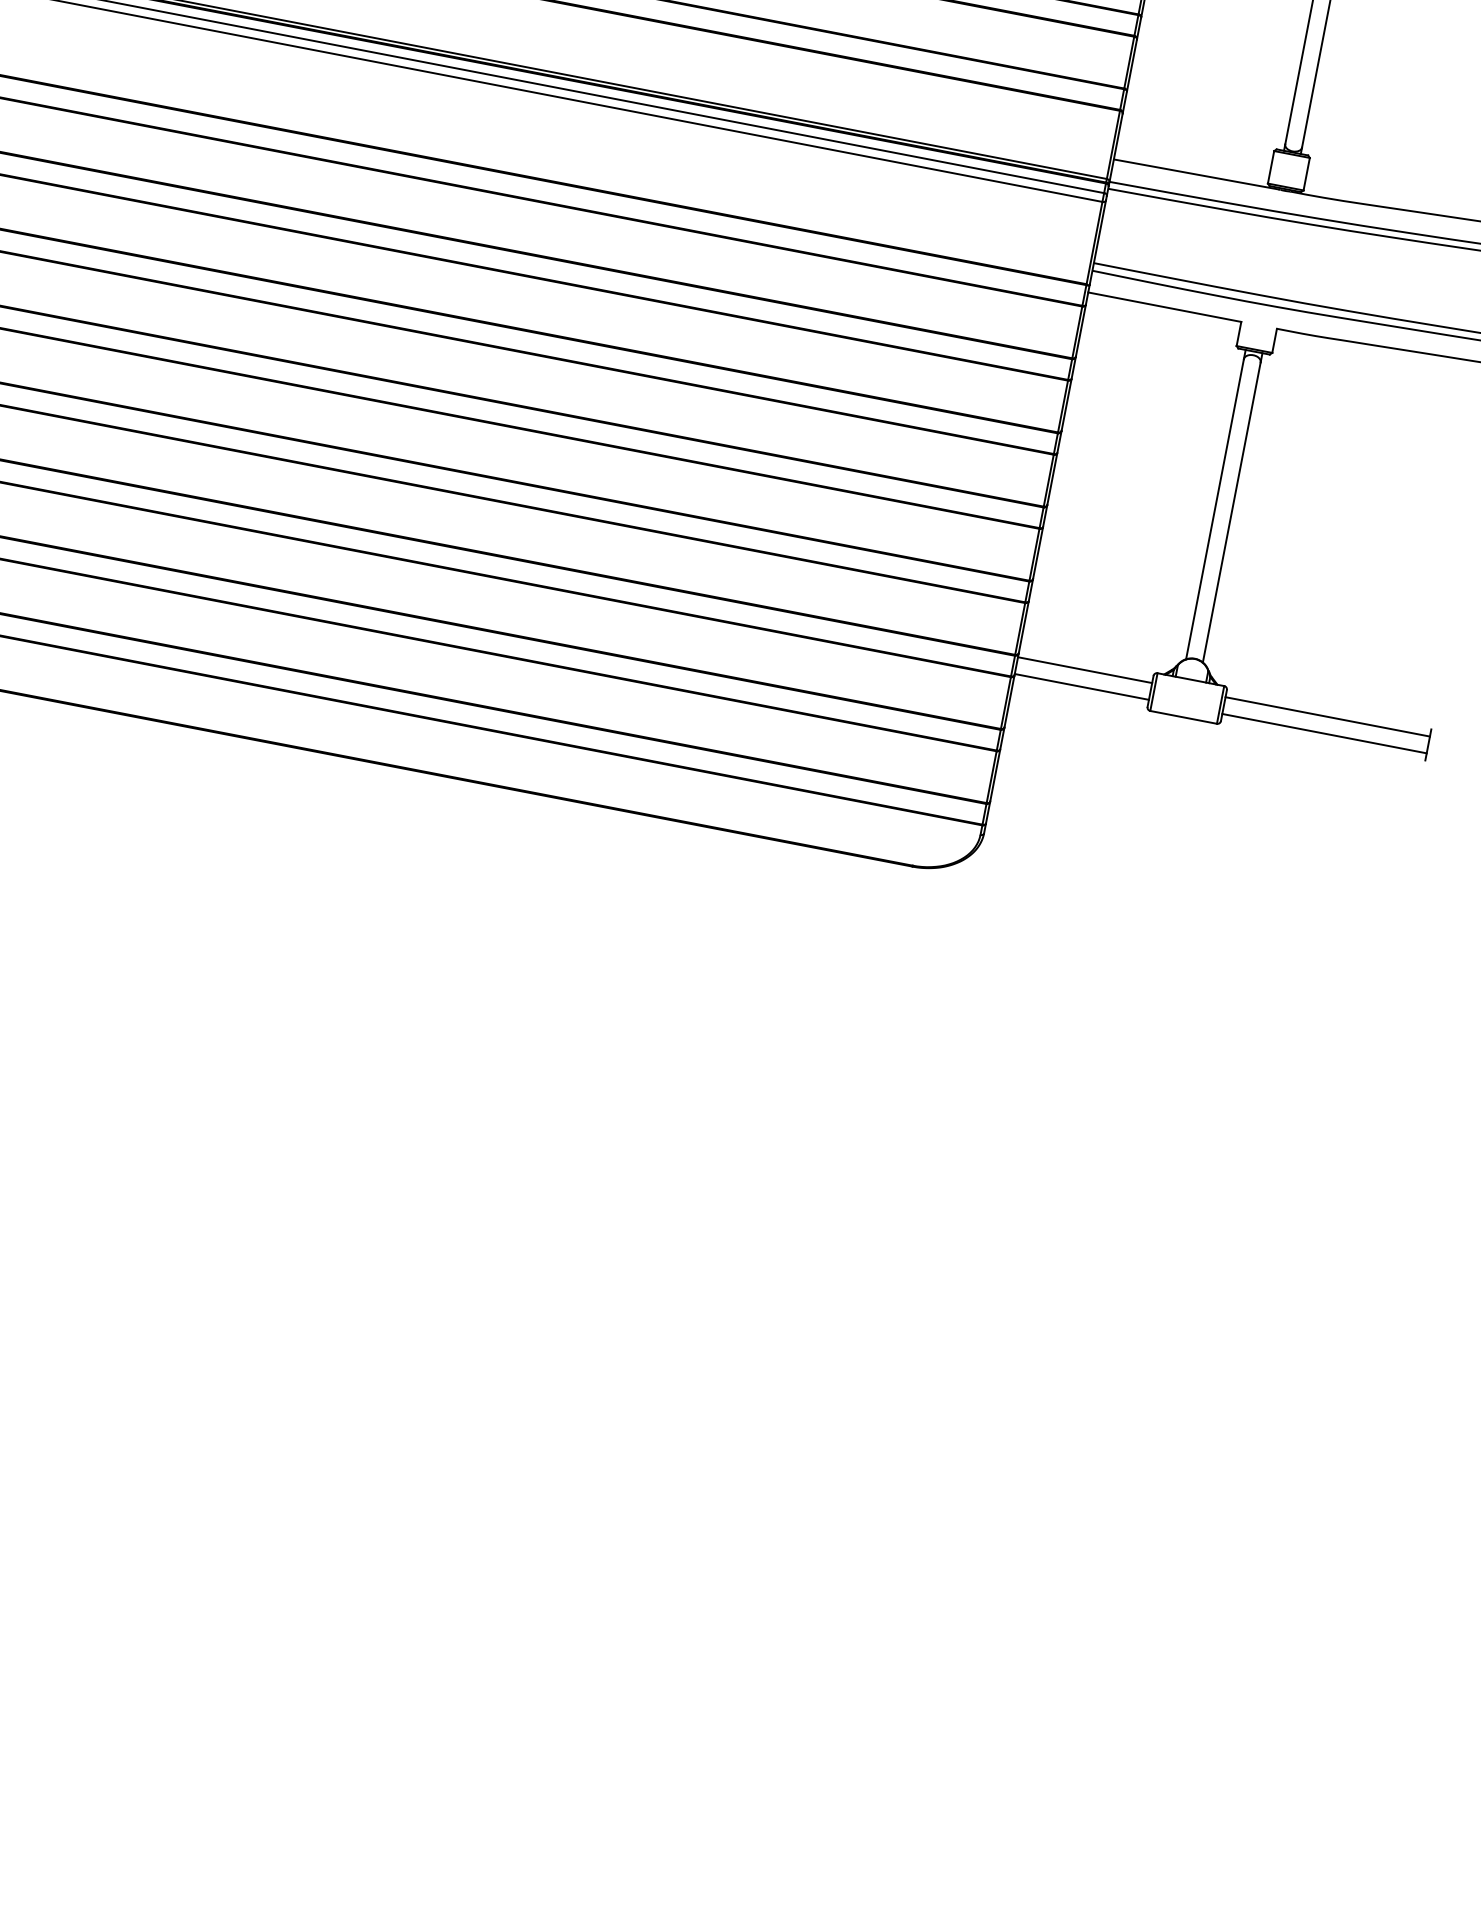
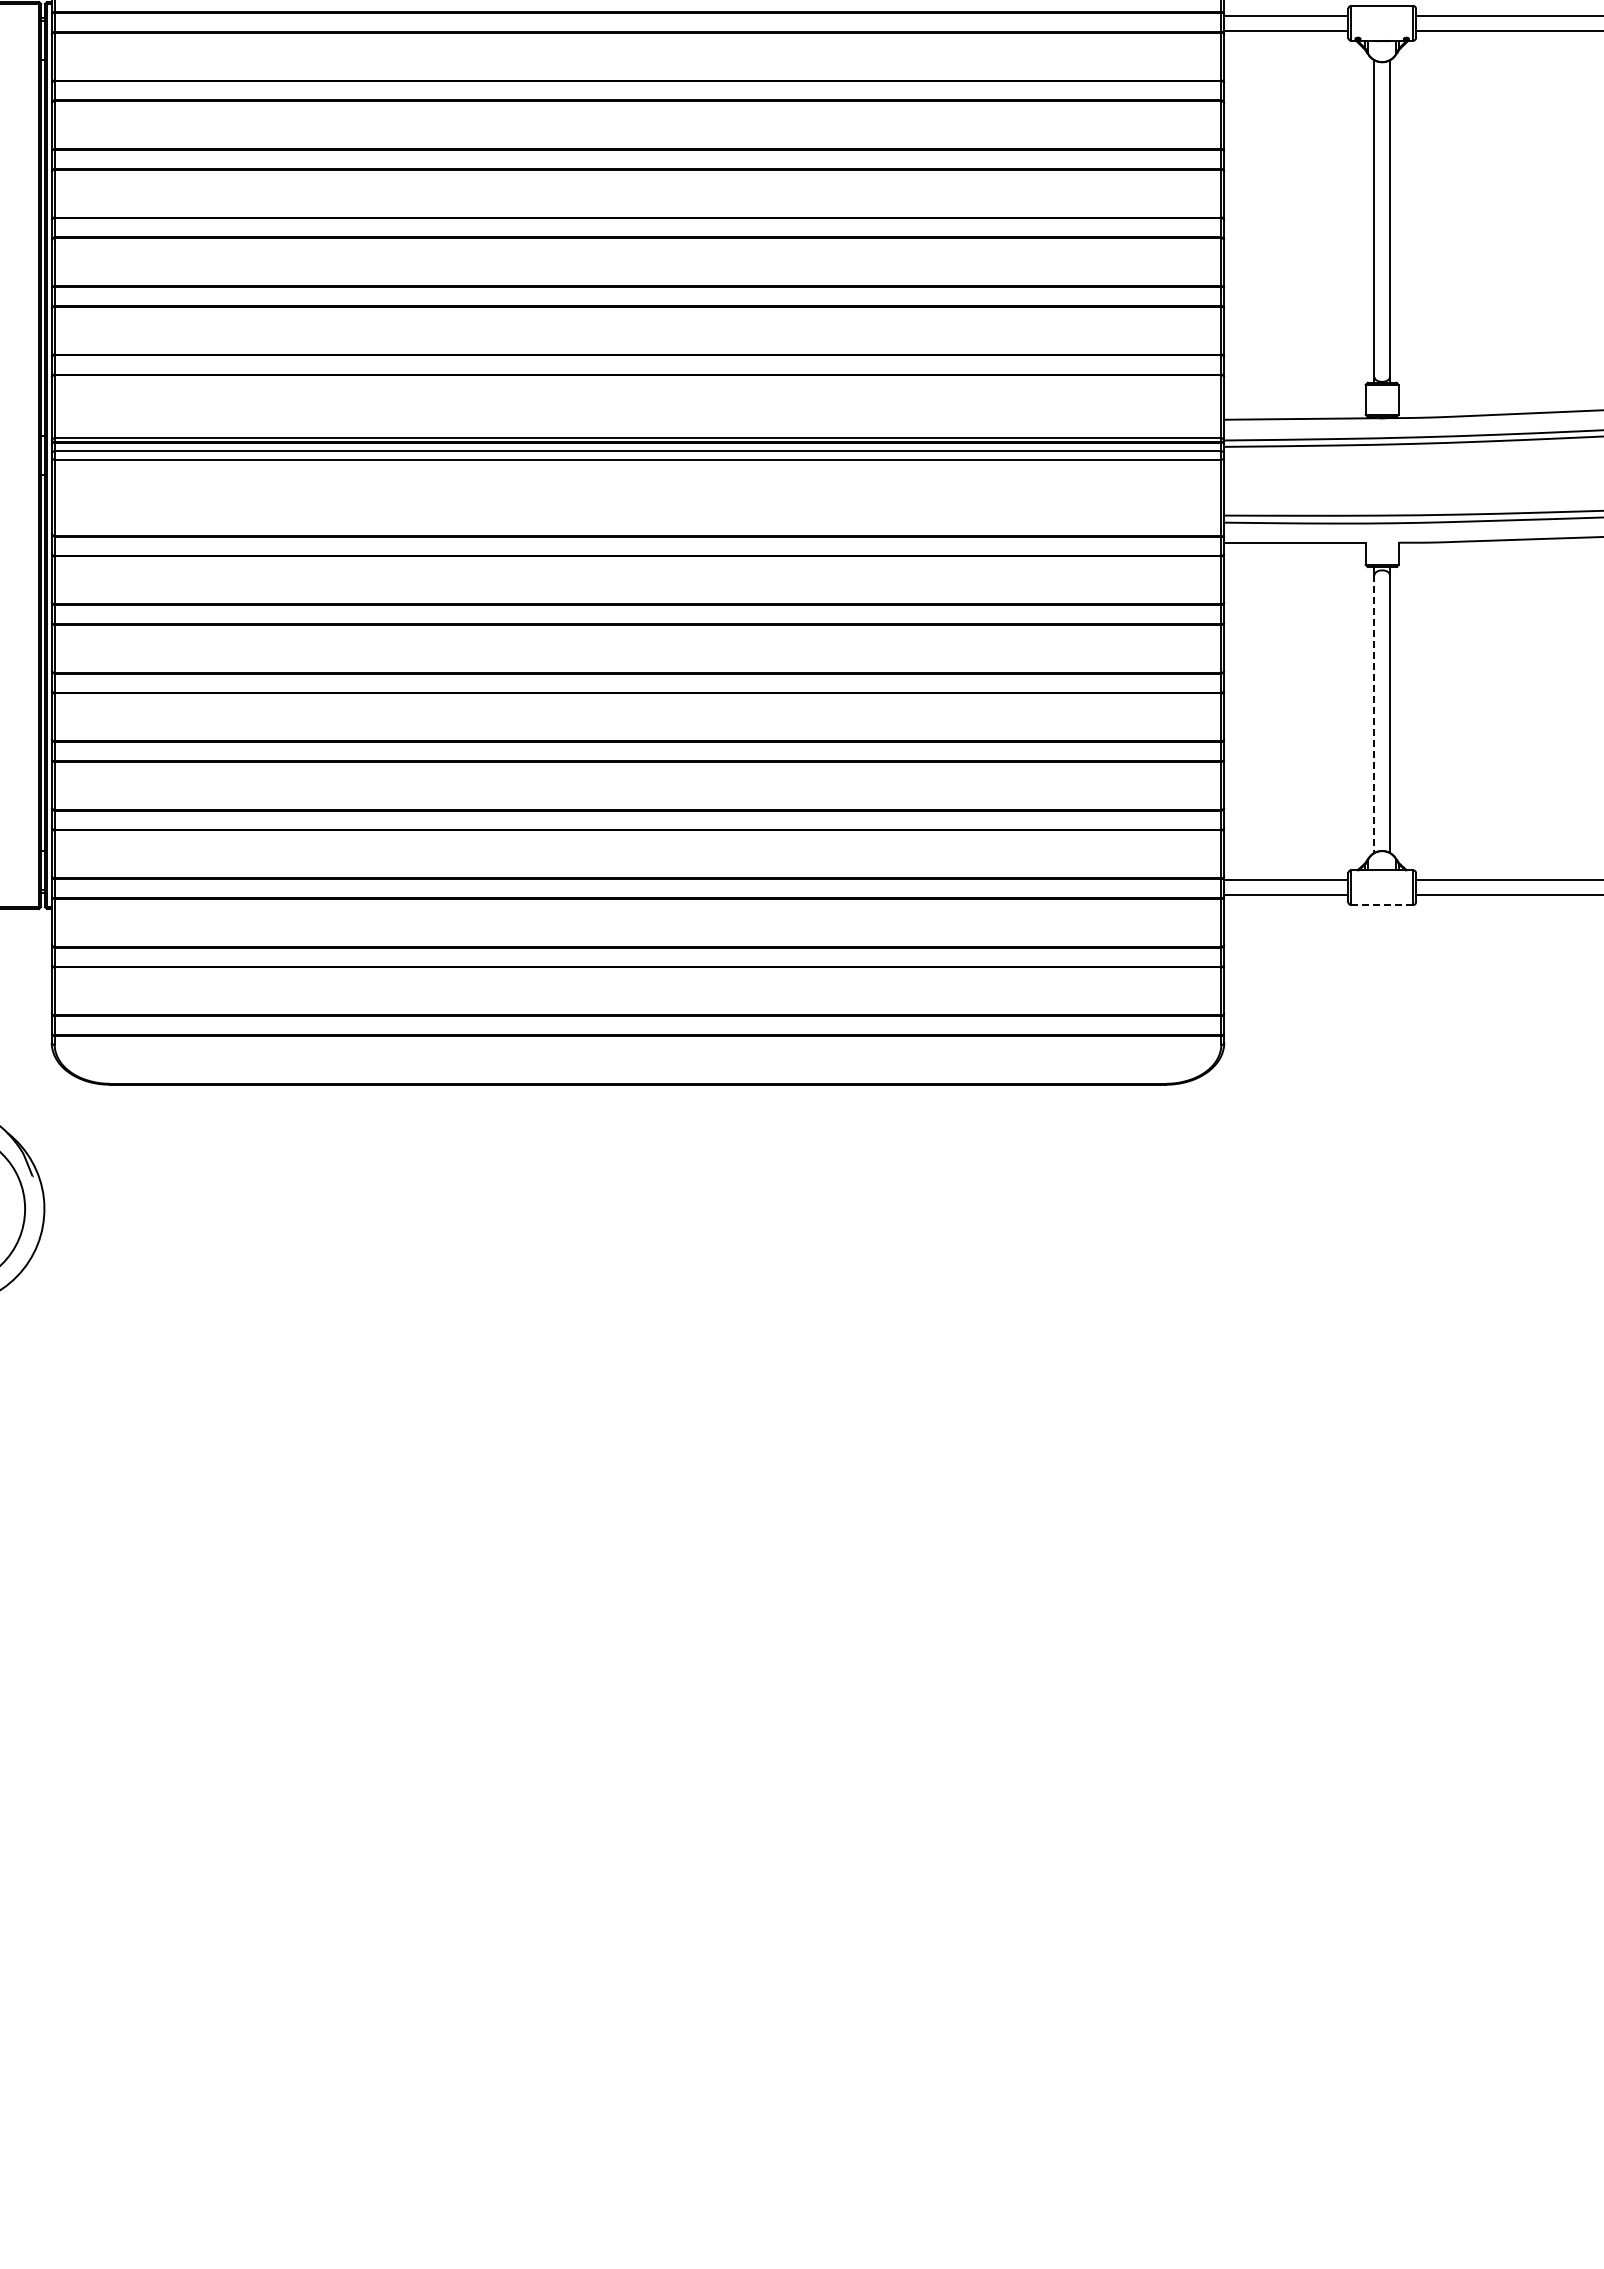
line: (1215, 509) -> (1374, 714), solid -> dashed
line: (1183, 717) -> (1382, 905), solid -> dashed

